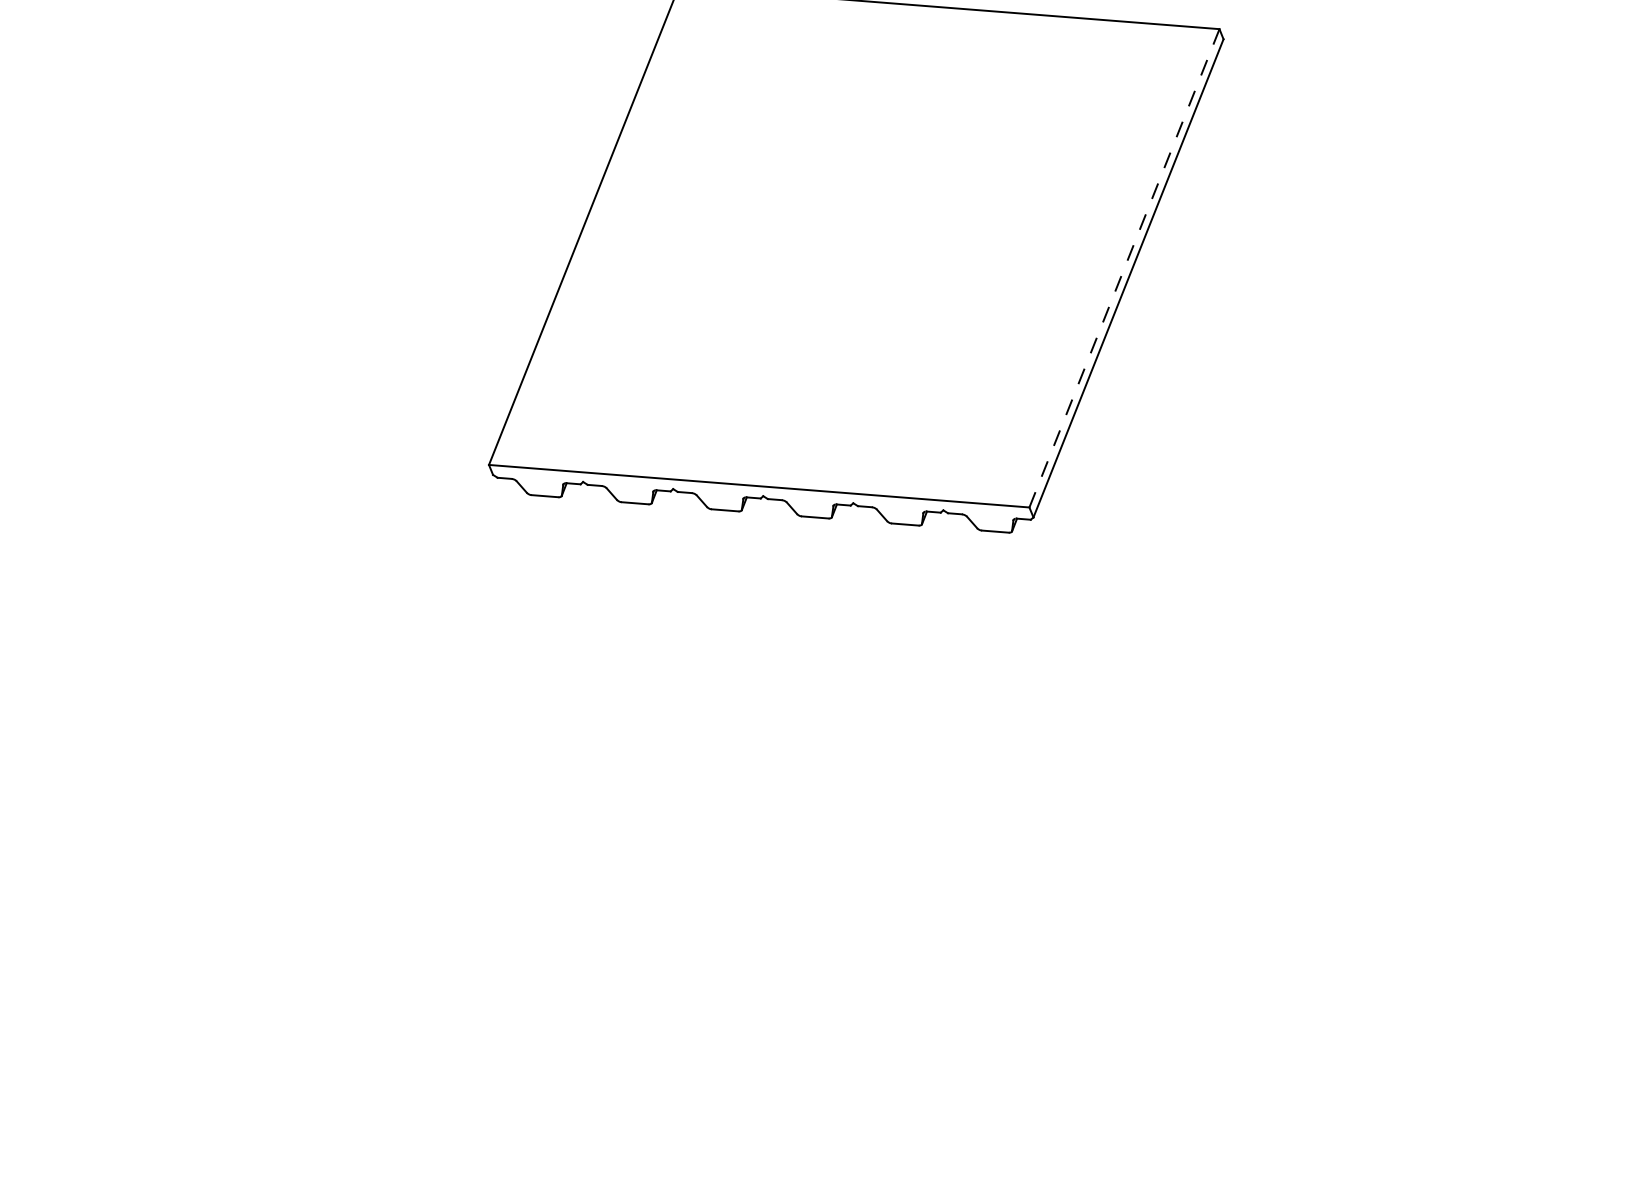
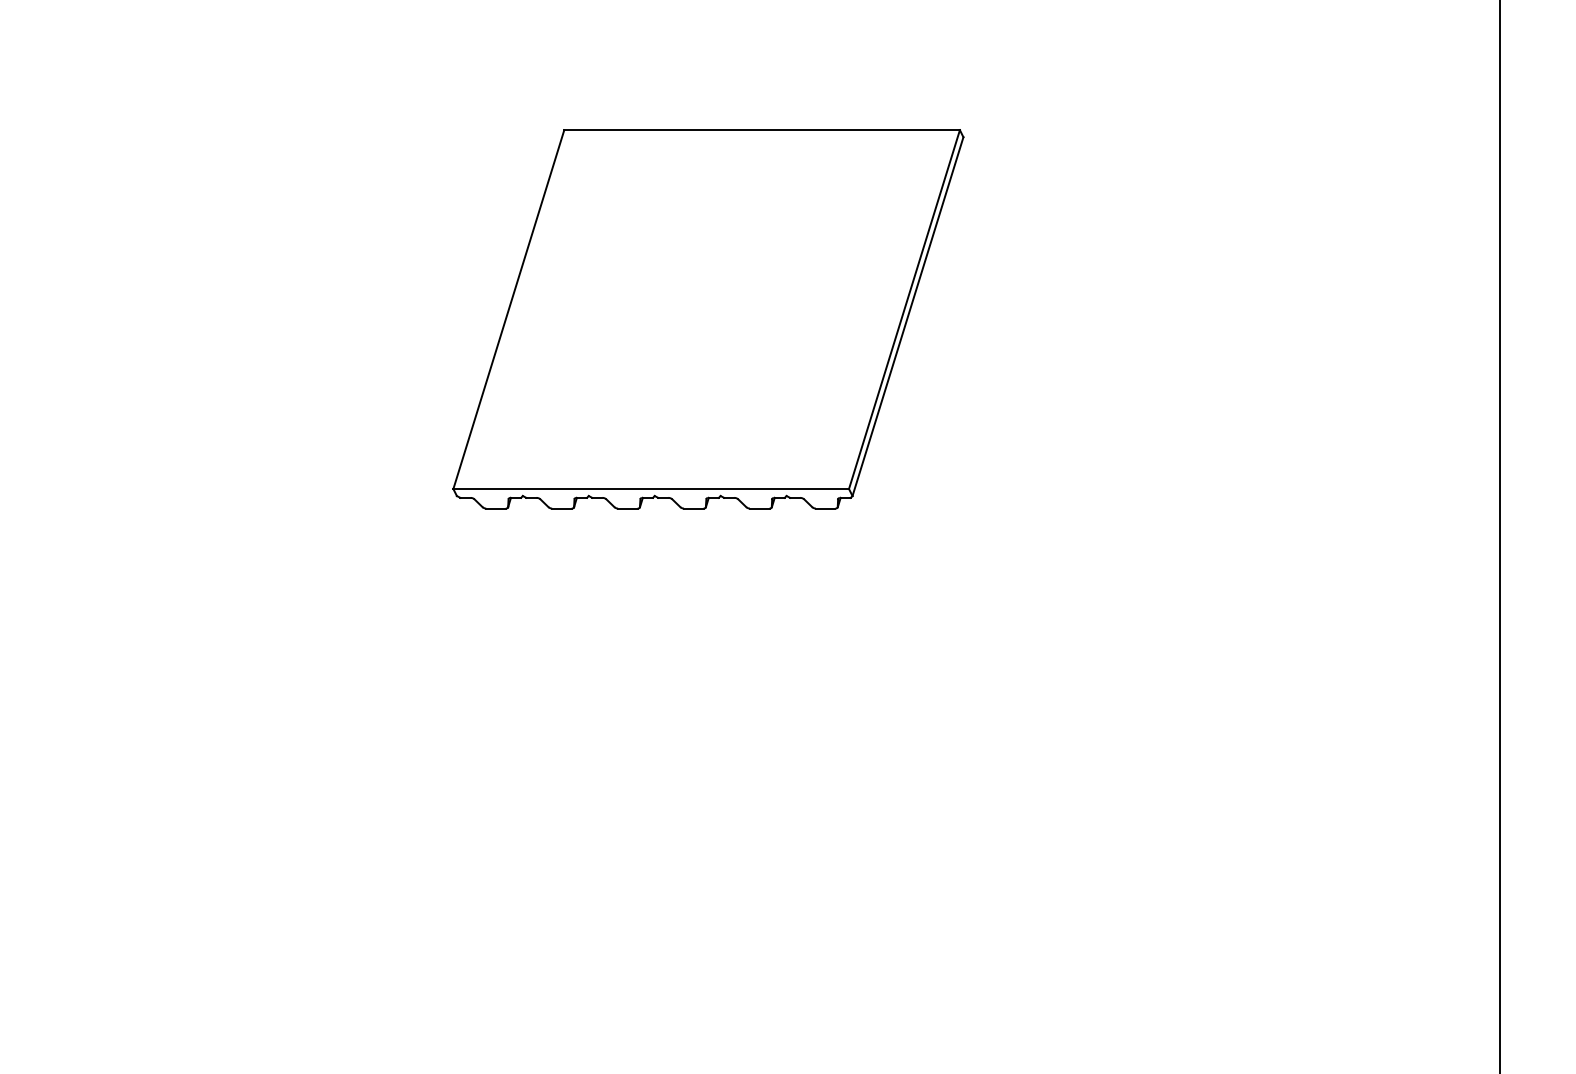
line: (1124, 268) -> (904, 309), dashed -> solid

